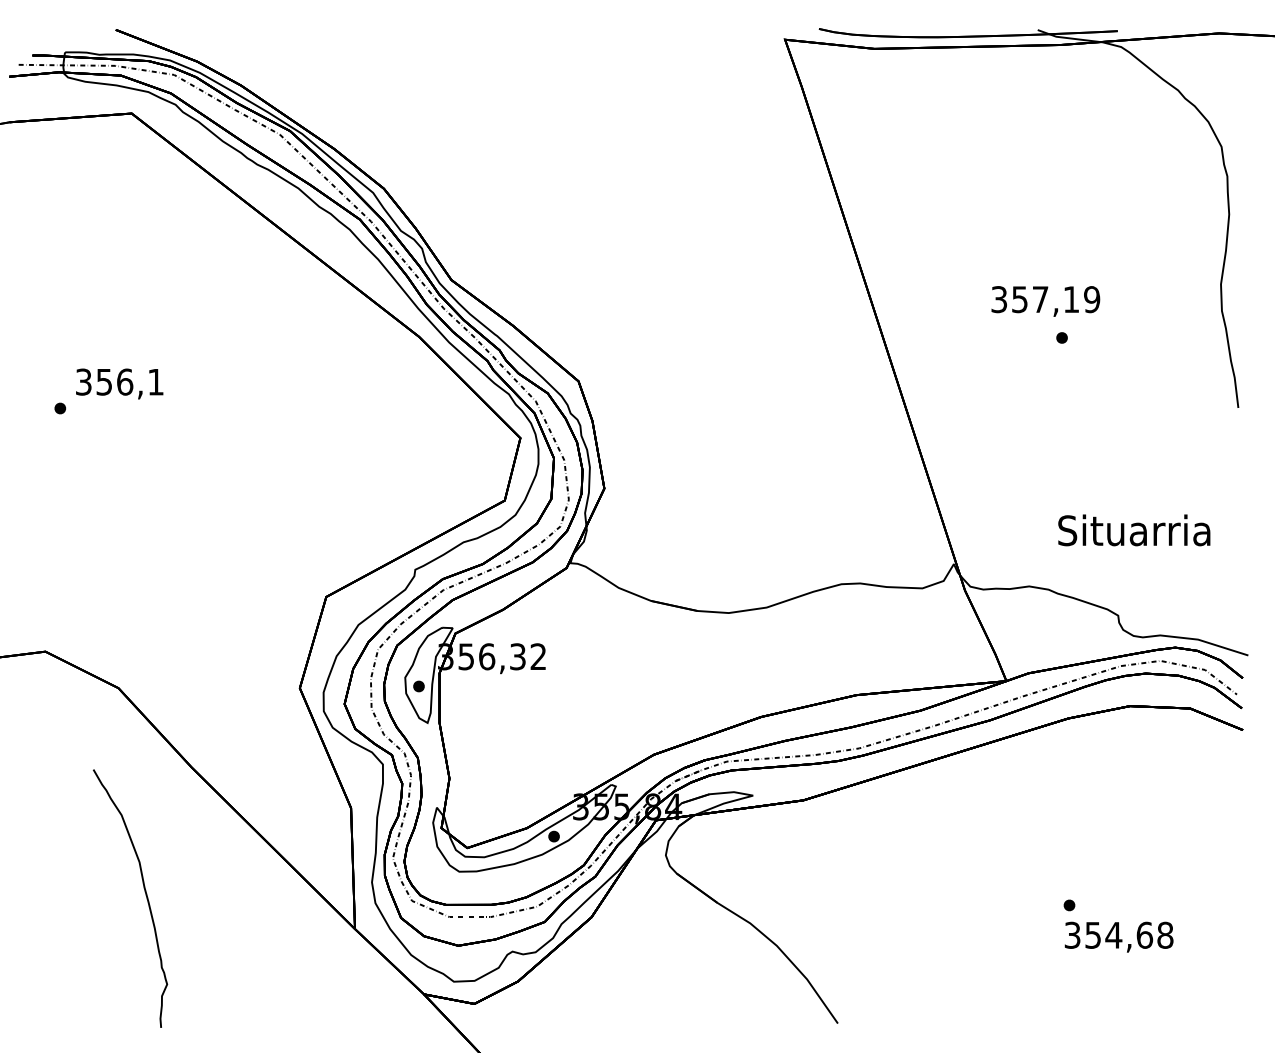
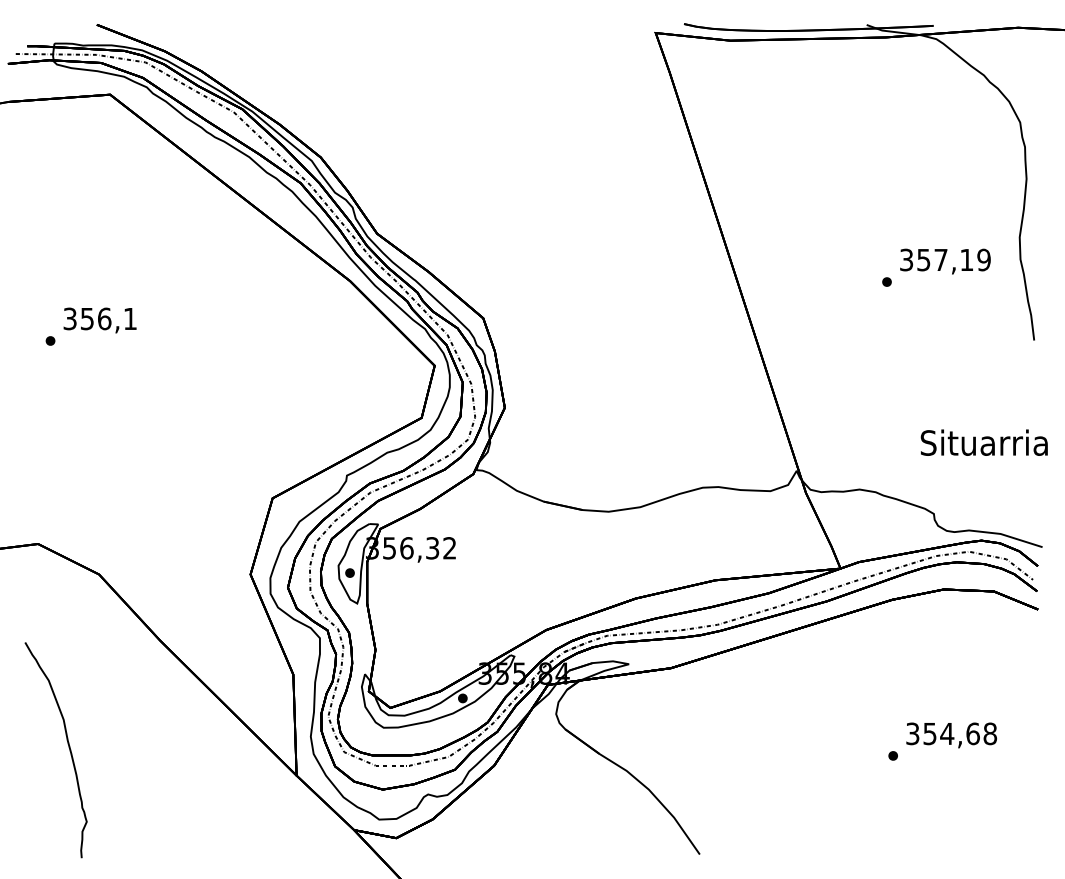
text: (1045, 301) -> (945, 261), moved
text: (1133, 530) -> (983, 442), moved
curve: (145, 895) -> (68, 747), moved
text: (1118, 937) -> (951, 735), moved

